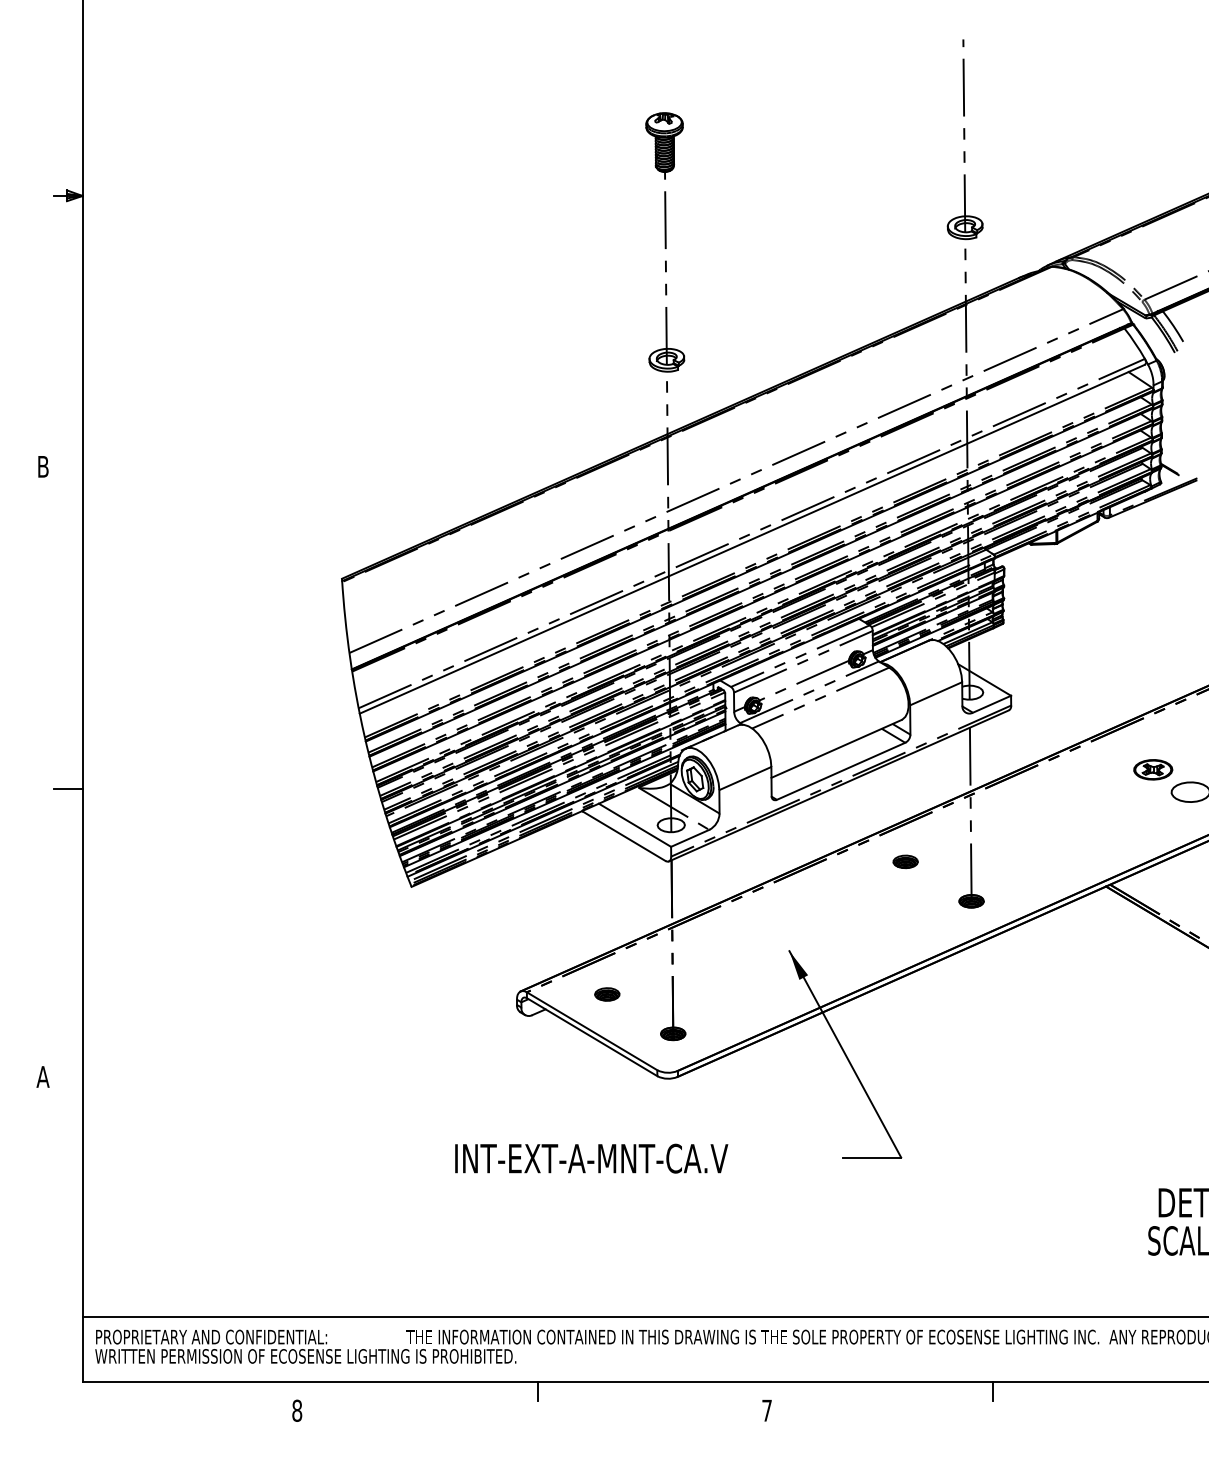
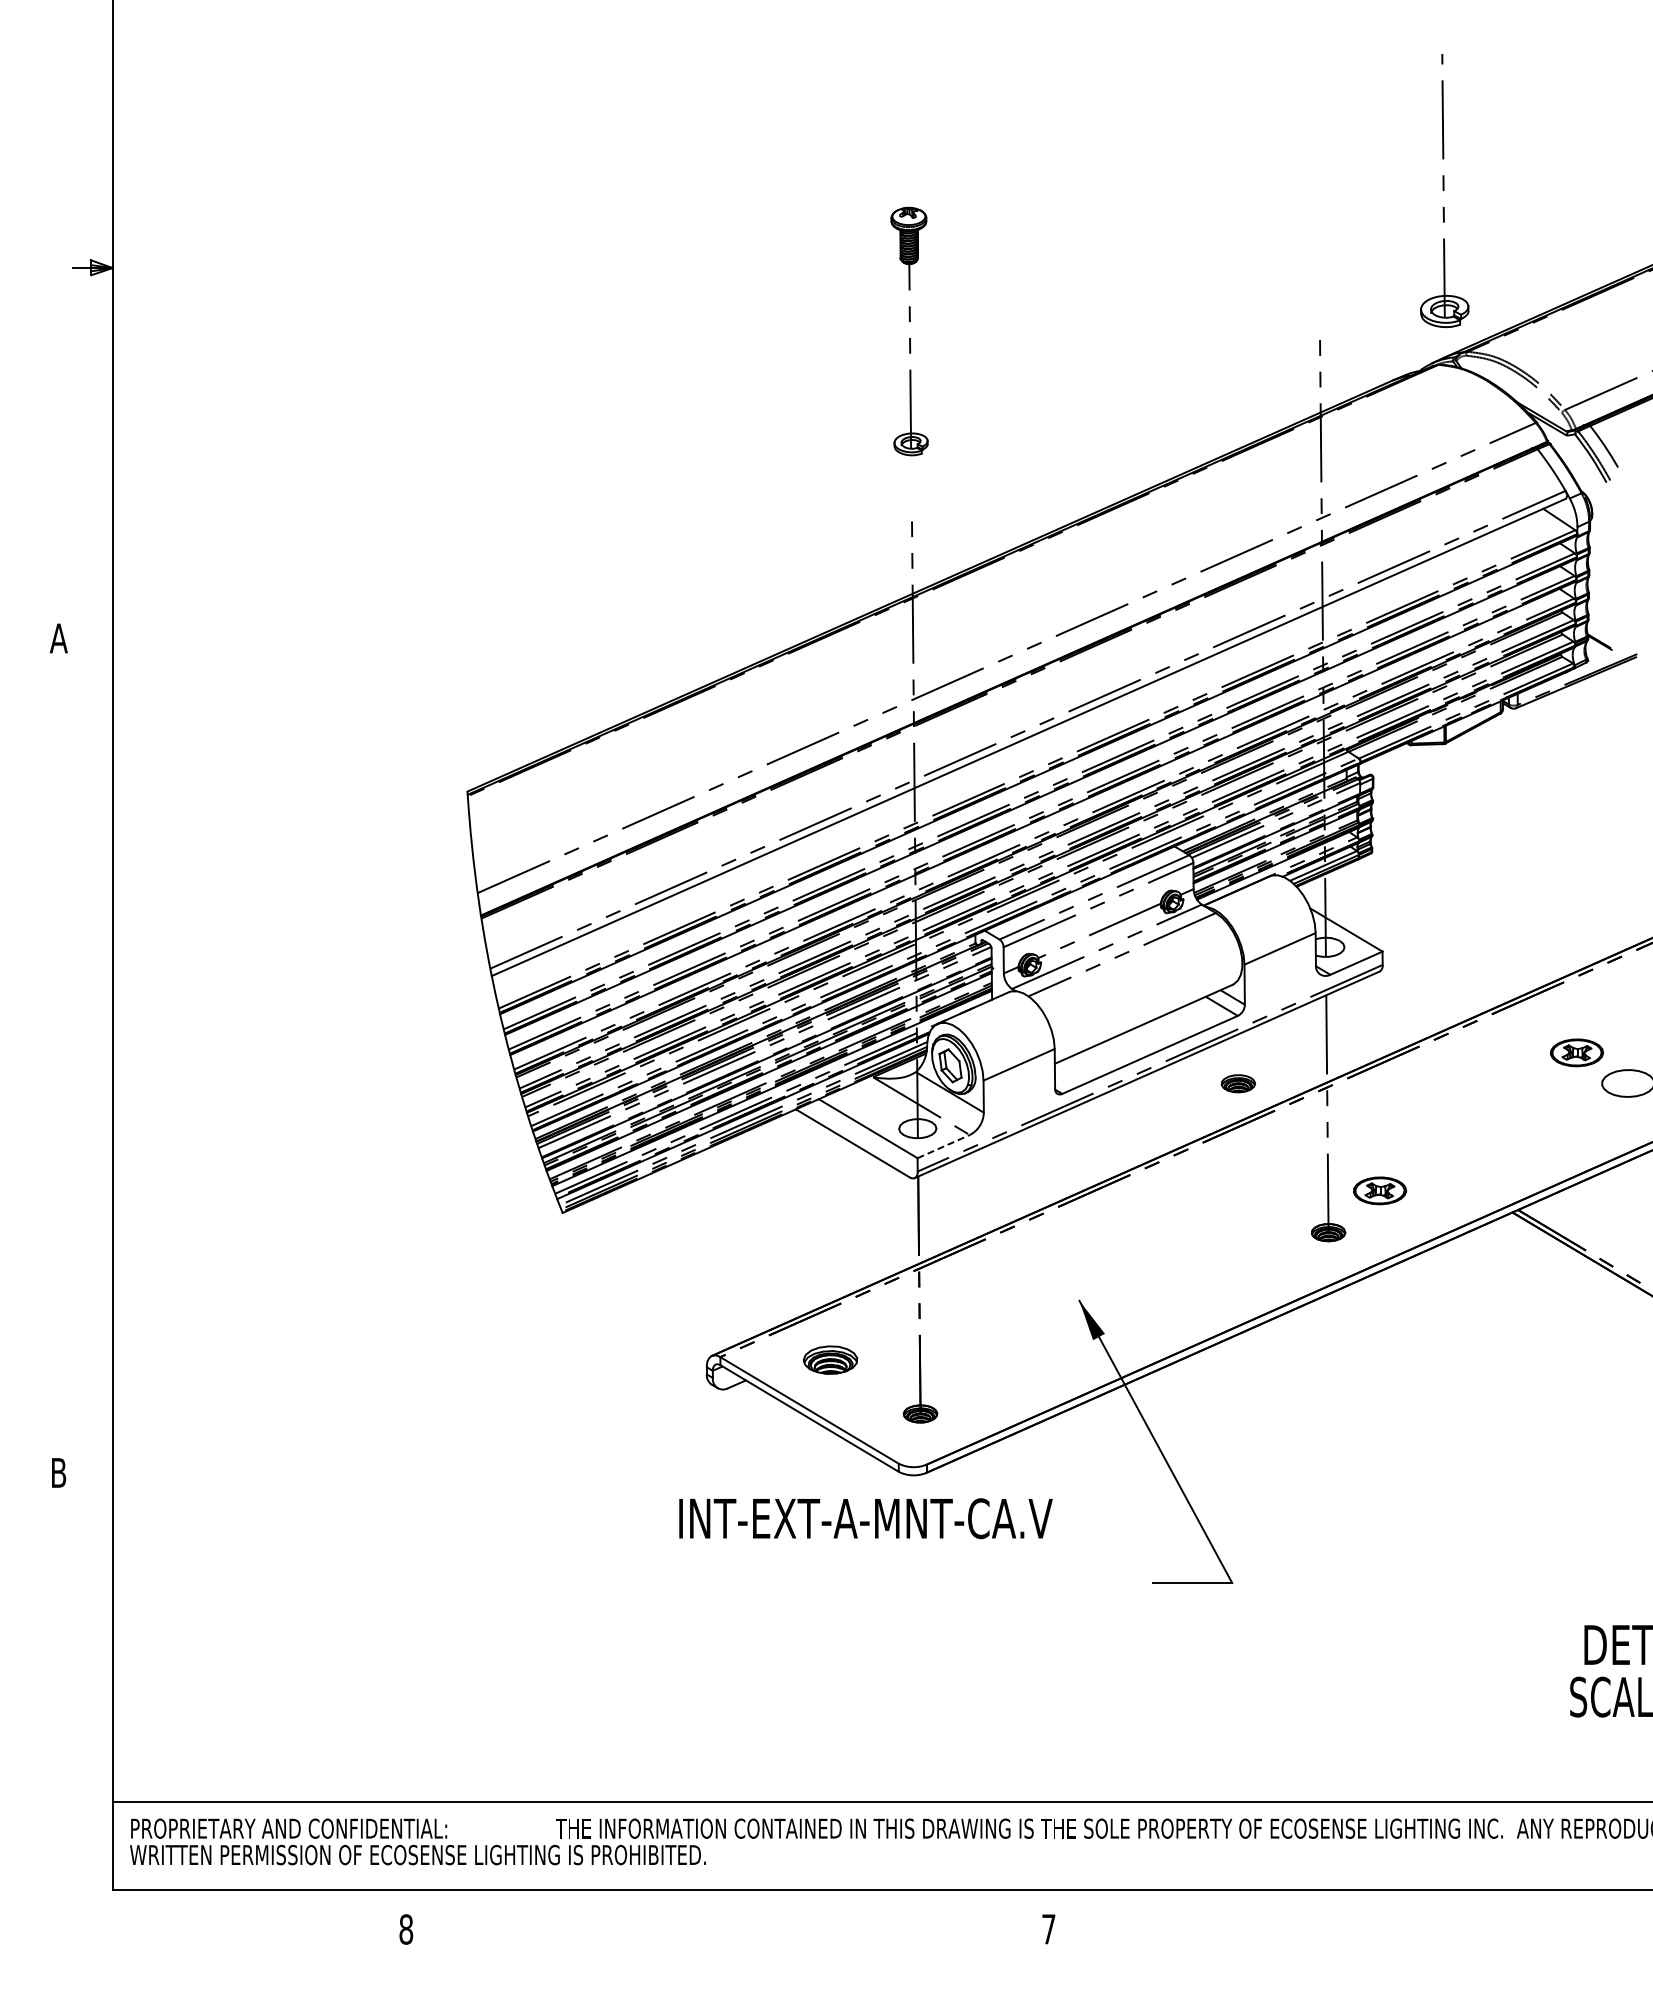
part: (964, 139) -> (1444, 190), moved
part: (665, 242) -> (909, 331), size x0.7
text: (42, 466) -> (58, 638), B -> A
line: (67, 788) -> (92, 1078), removed
line: (690, 838) -> (943, 1146), solid -> dashed
part: (905, 861) -> (1237, 1083), moved
part: (1009, 870) -> (1380, 1190), added
part: (606, 994) -> (829, 1359), size x1.6
text: (42, 1076) -> (58, 1472), A -> B
text: (591, 1158) -> (865, 1518), moved
line: (537, 1391) -> (735, 1902), removed
line: (993, 1391) -> (1358, 1902), removed

